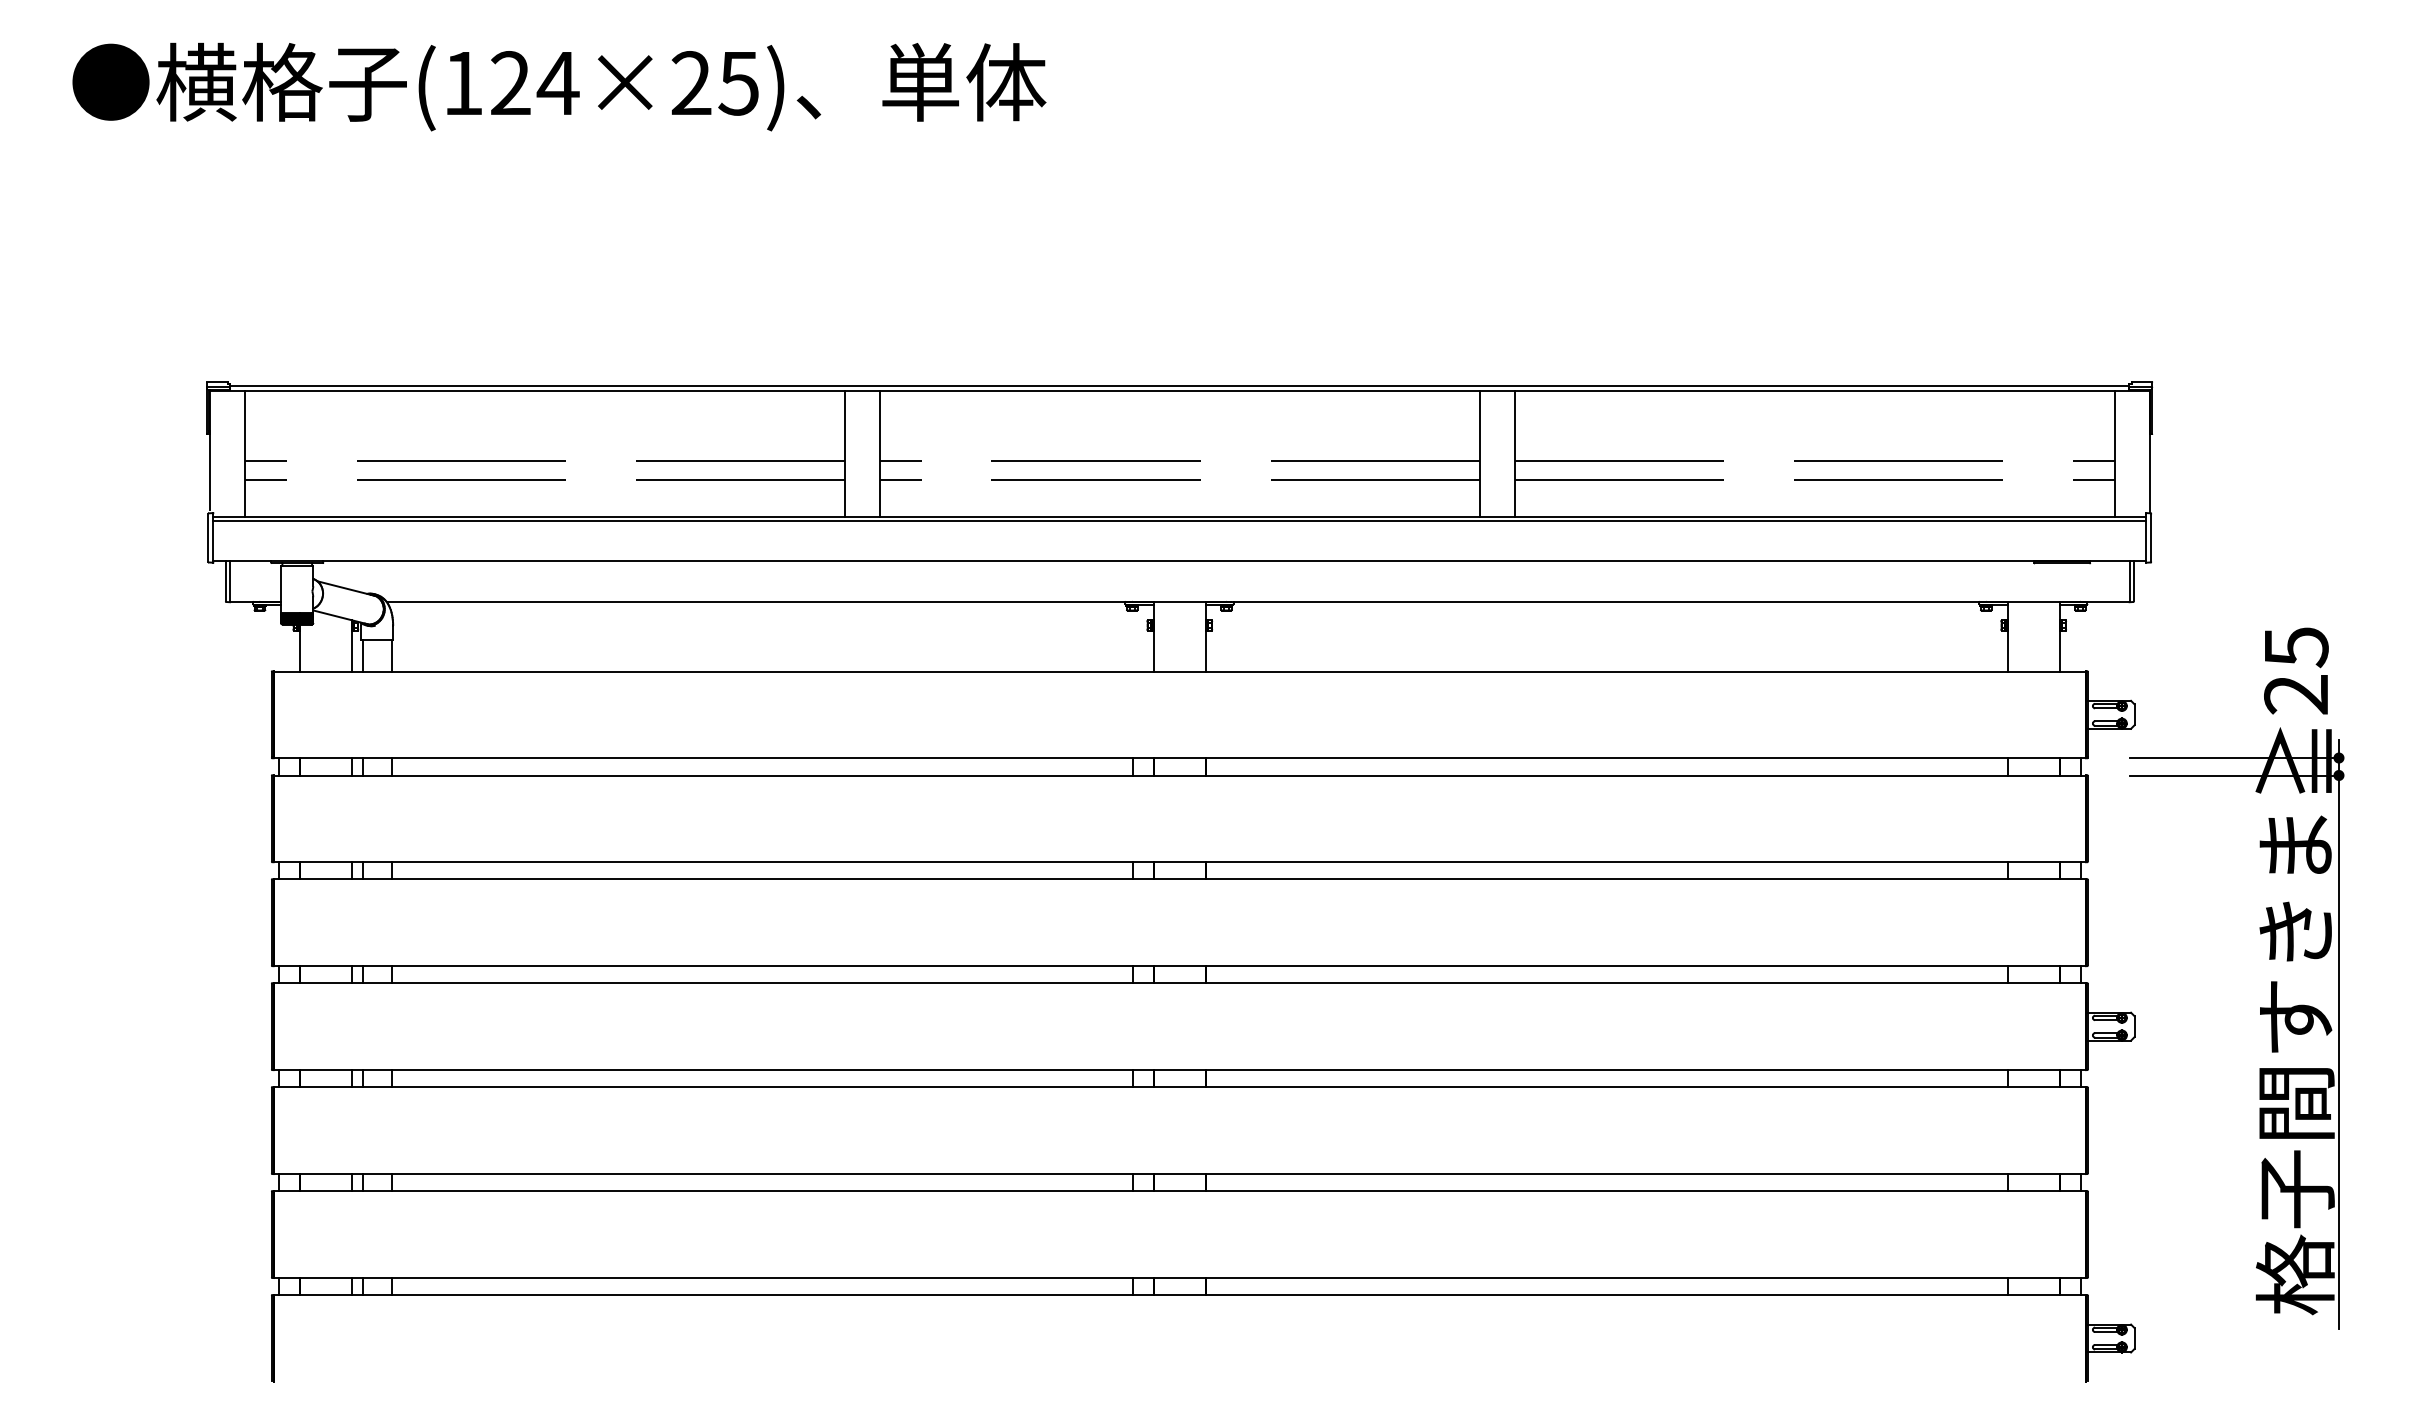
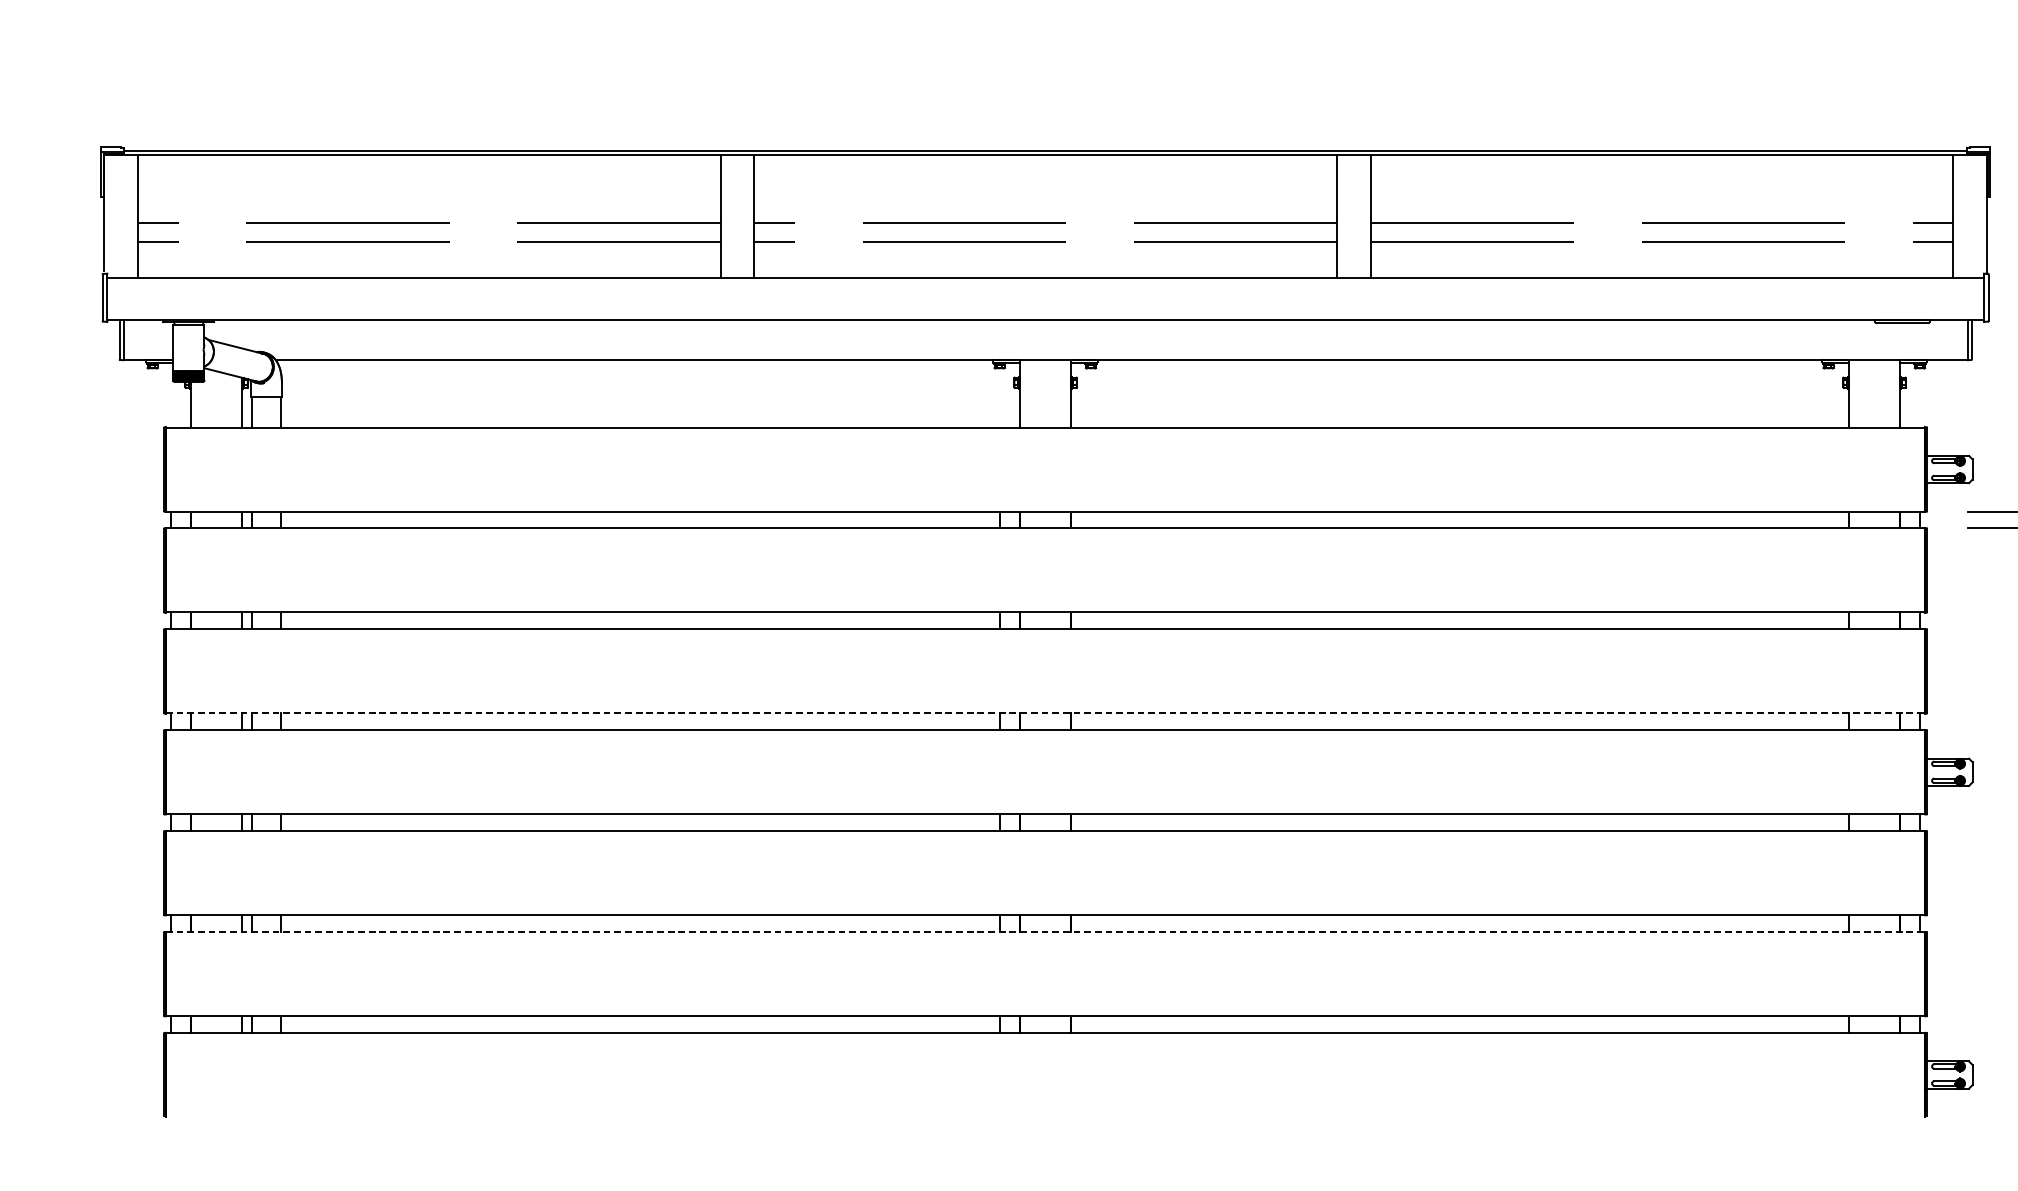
line: (1179, 521) -> (1045, 281), removed
line: (1180, 965) -> (1046, 712), solid -> dashed
line: (1180, 1191) -> (1046, 932), solid -> dashed

